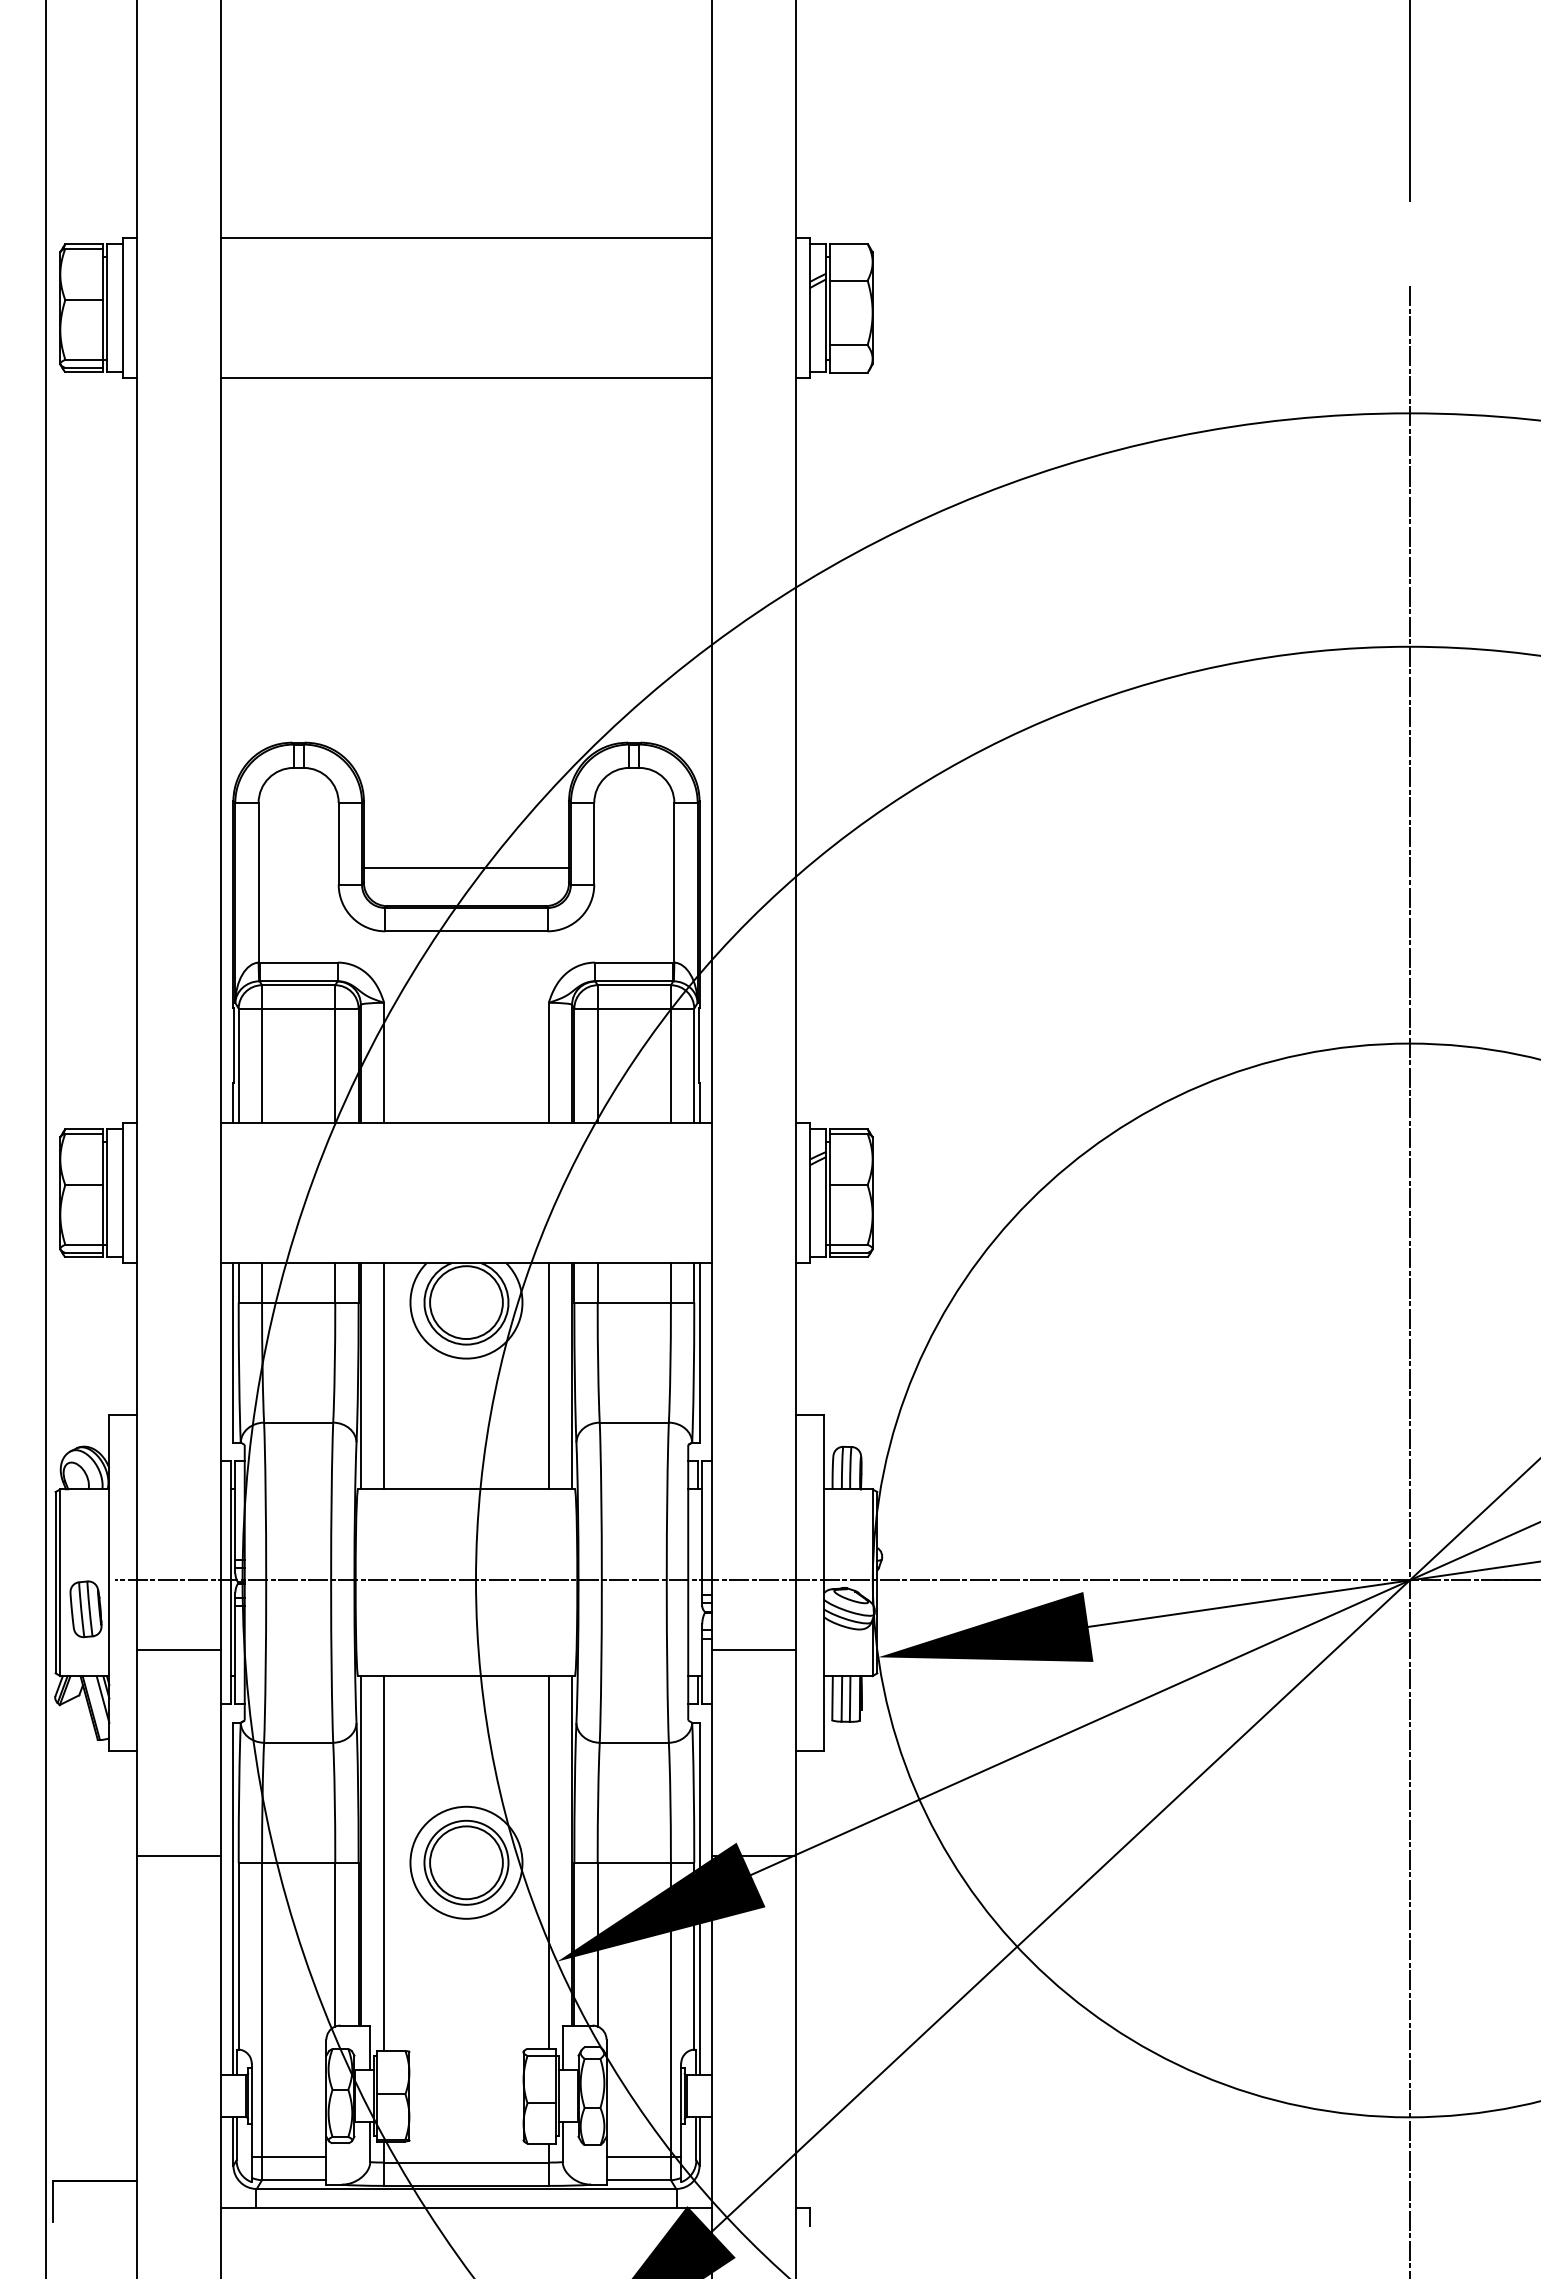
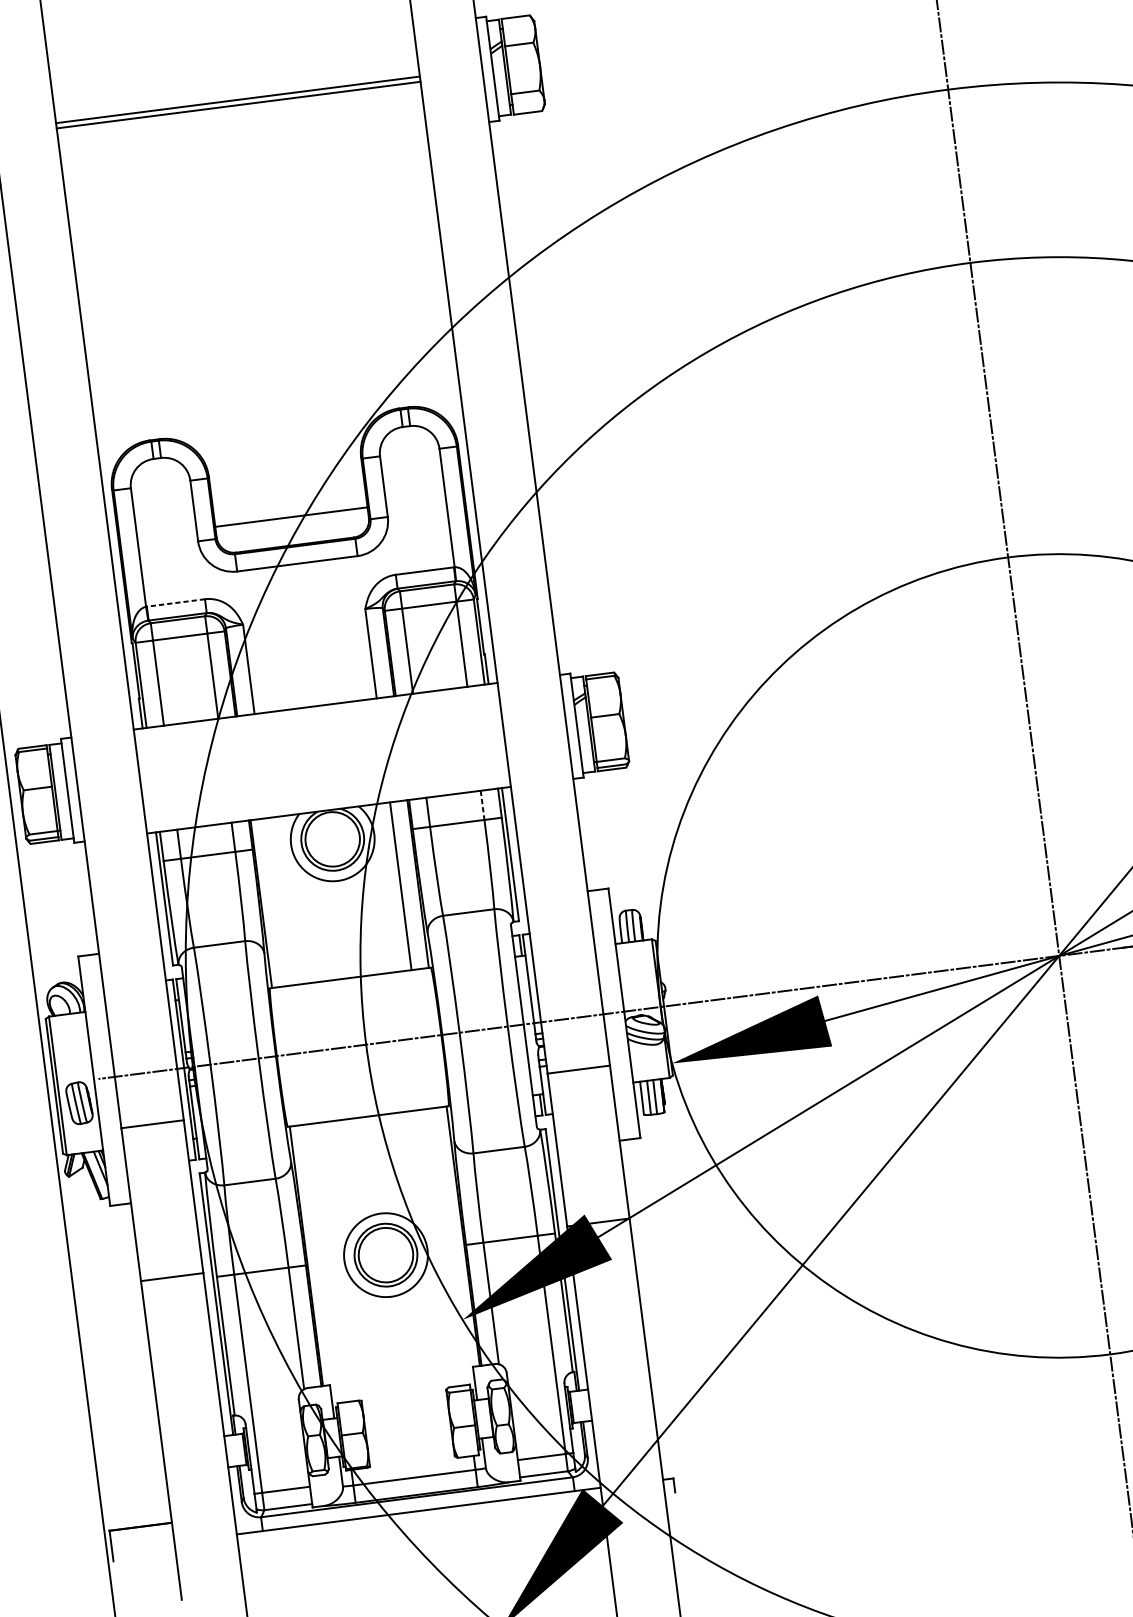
line: (466, 238) -> (238, 100), moved
line: (466, 378) -> (238, 105), moved
line: (298, 962) -> (175, 602), solid -> dashed
line: (670, 1282) -> (482, 805), solid -> dashed
line: (384, 1376) -> (278, 902), removed
line: (548, 1862) -> (446, 1247), removed
line: (384, 1863) -> (325, 1263), removed

